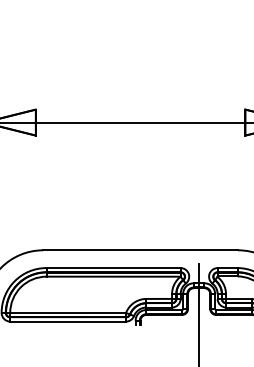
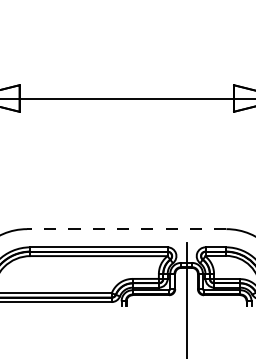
line: (140, 250) -> (126, 229), solid -> dashed

